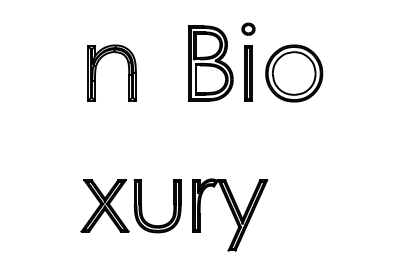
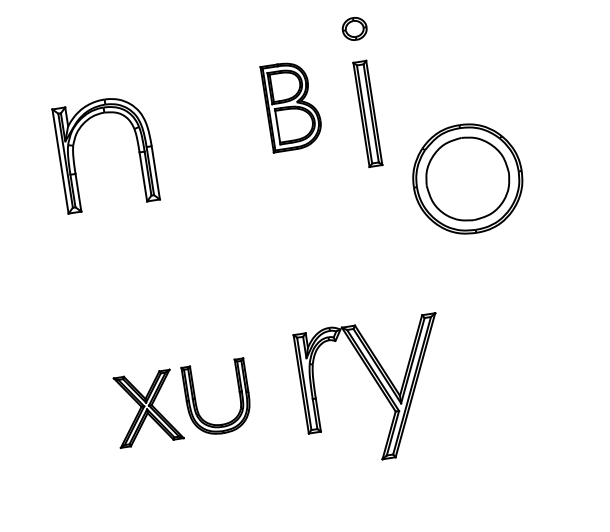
part: (210, 63) -> (291, 105), size x0.6
part: (294, 73) -> (468, 178), moved
part: (130, 206) -> (180, 404), size x0.7

